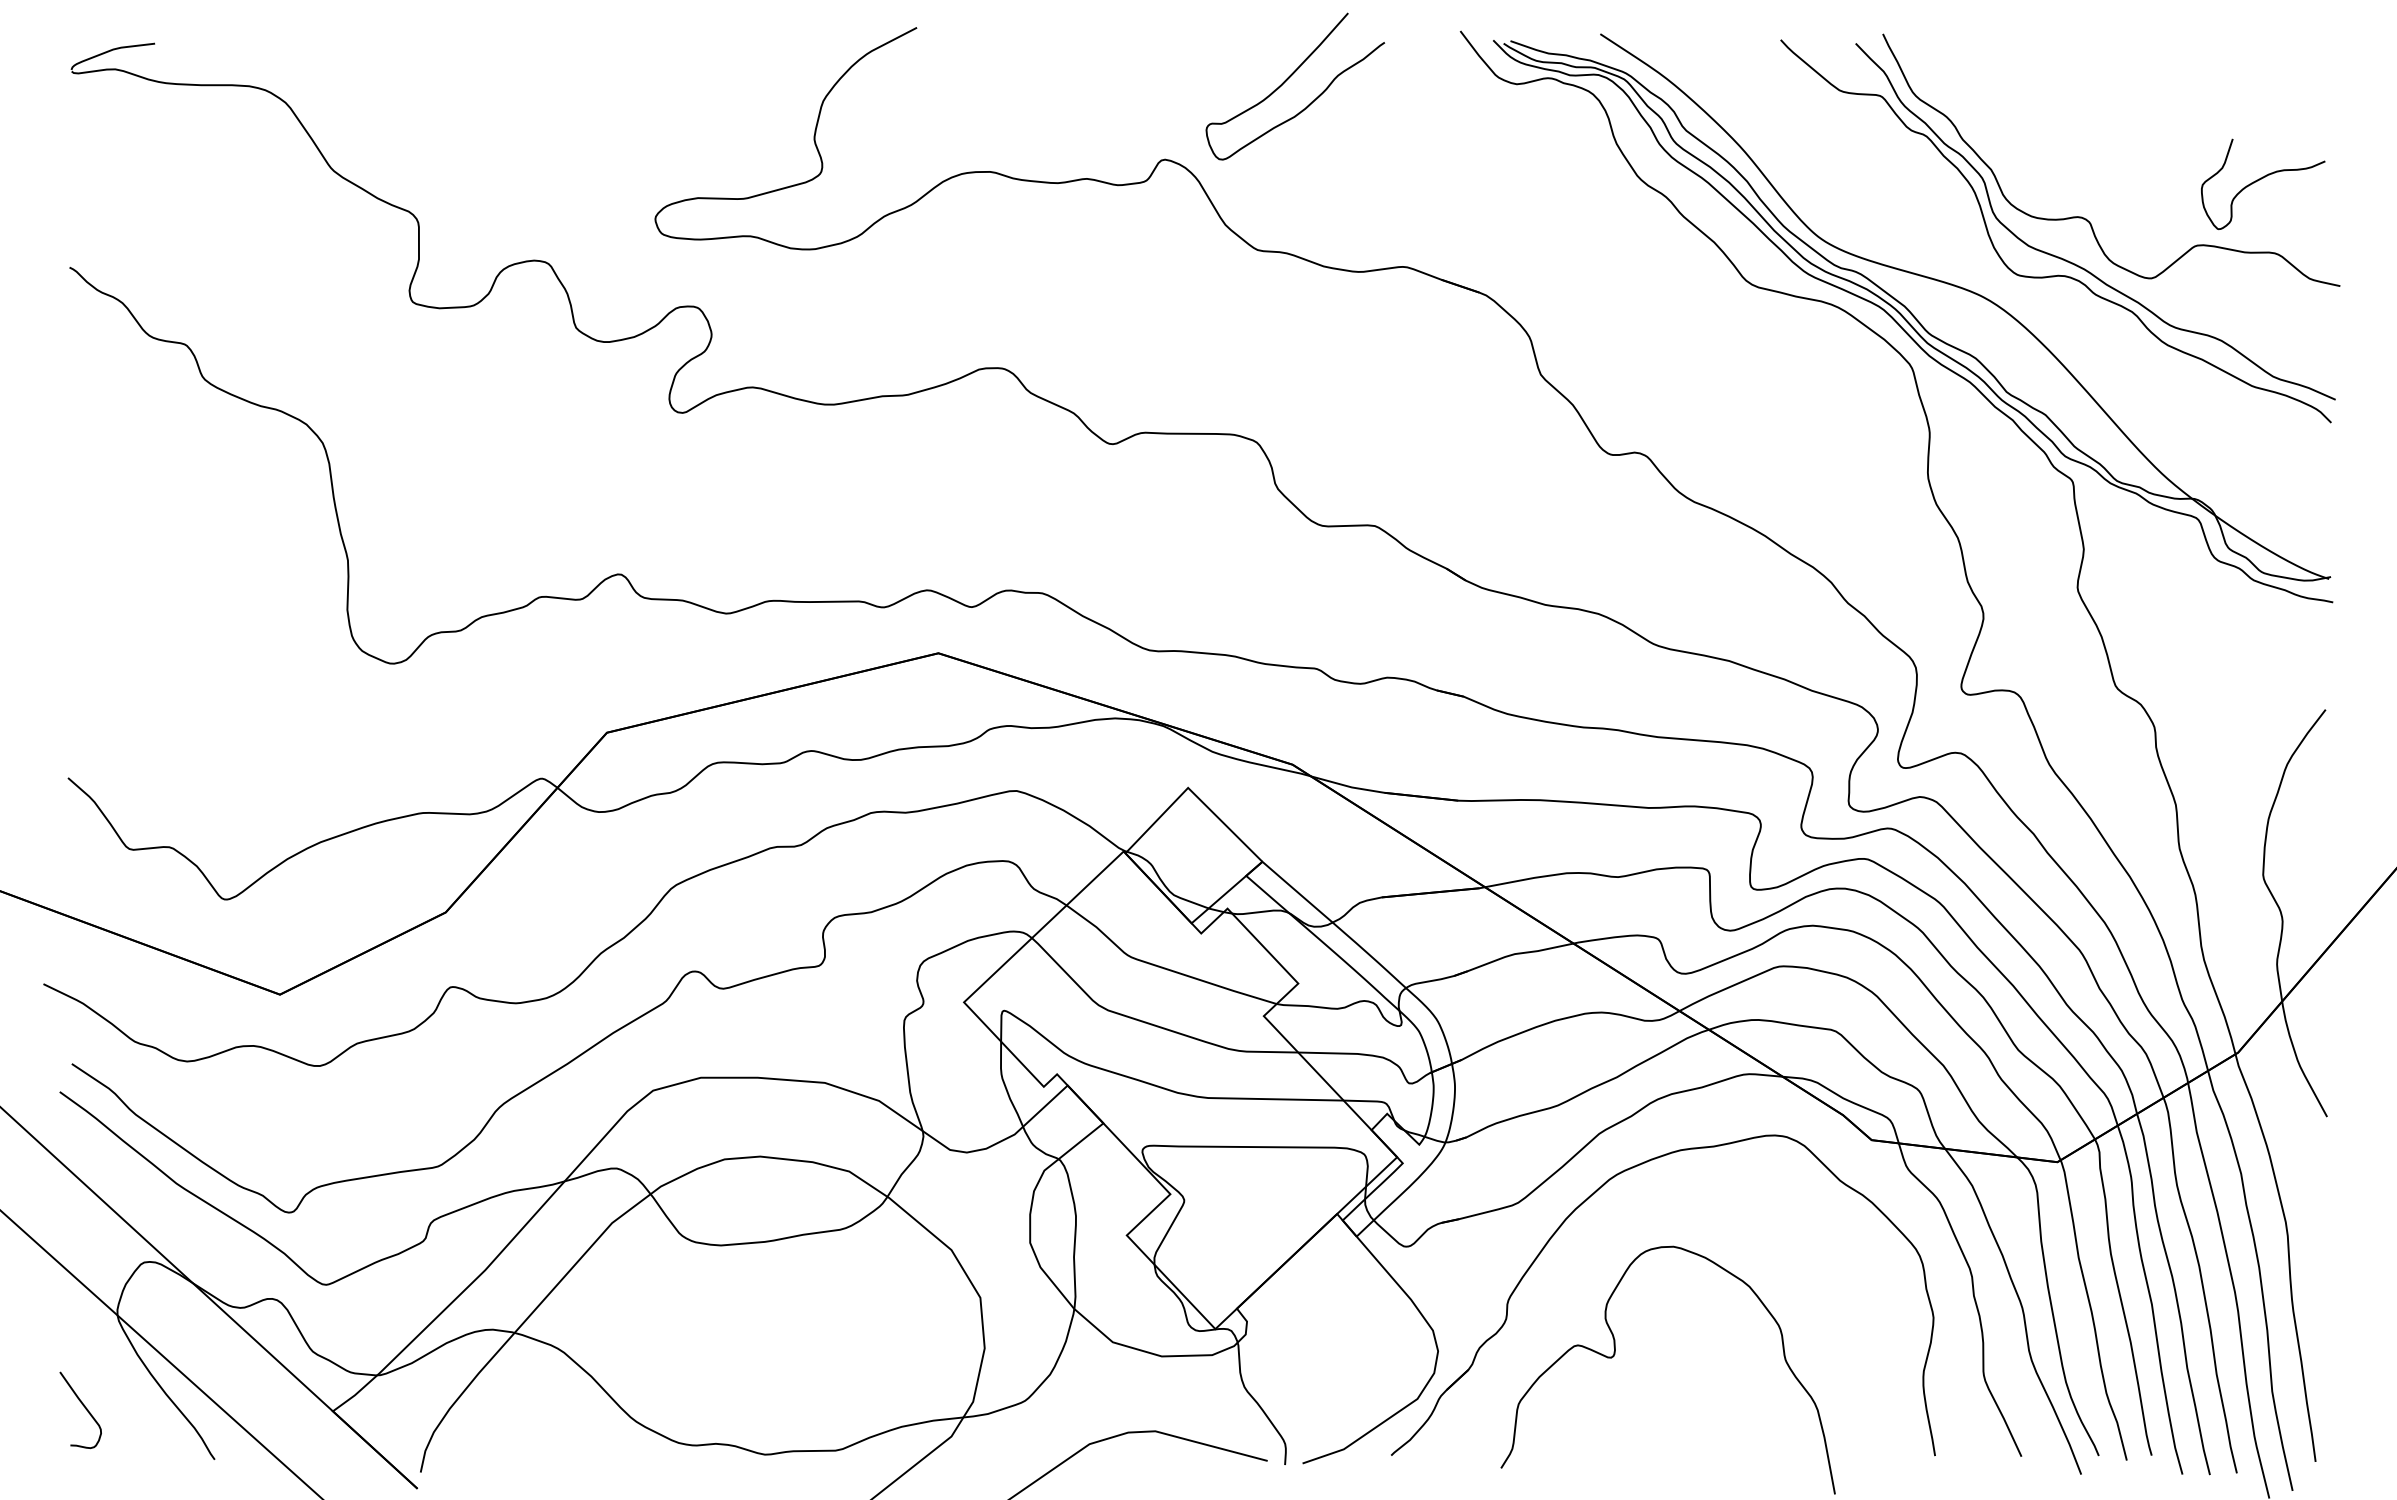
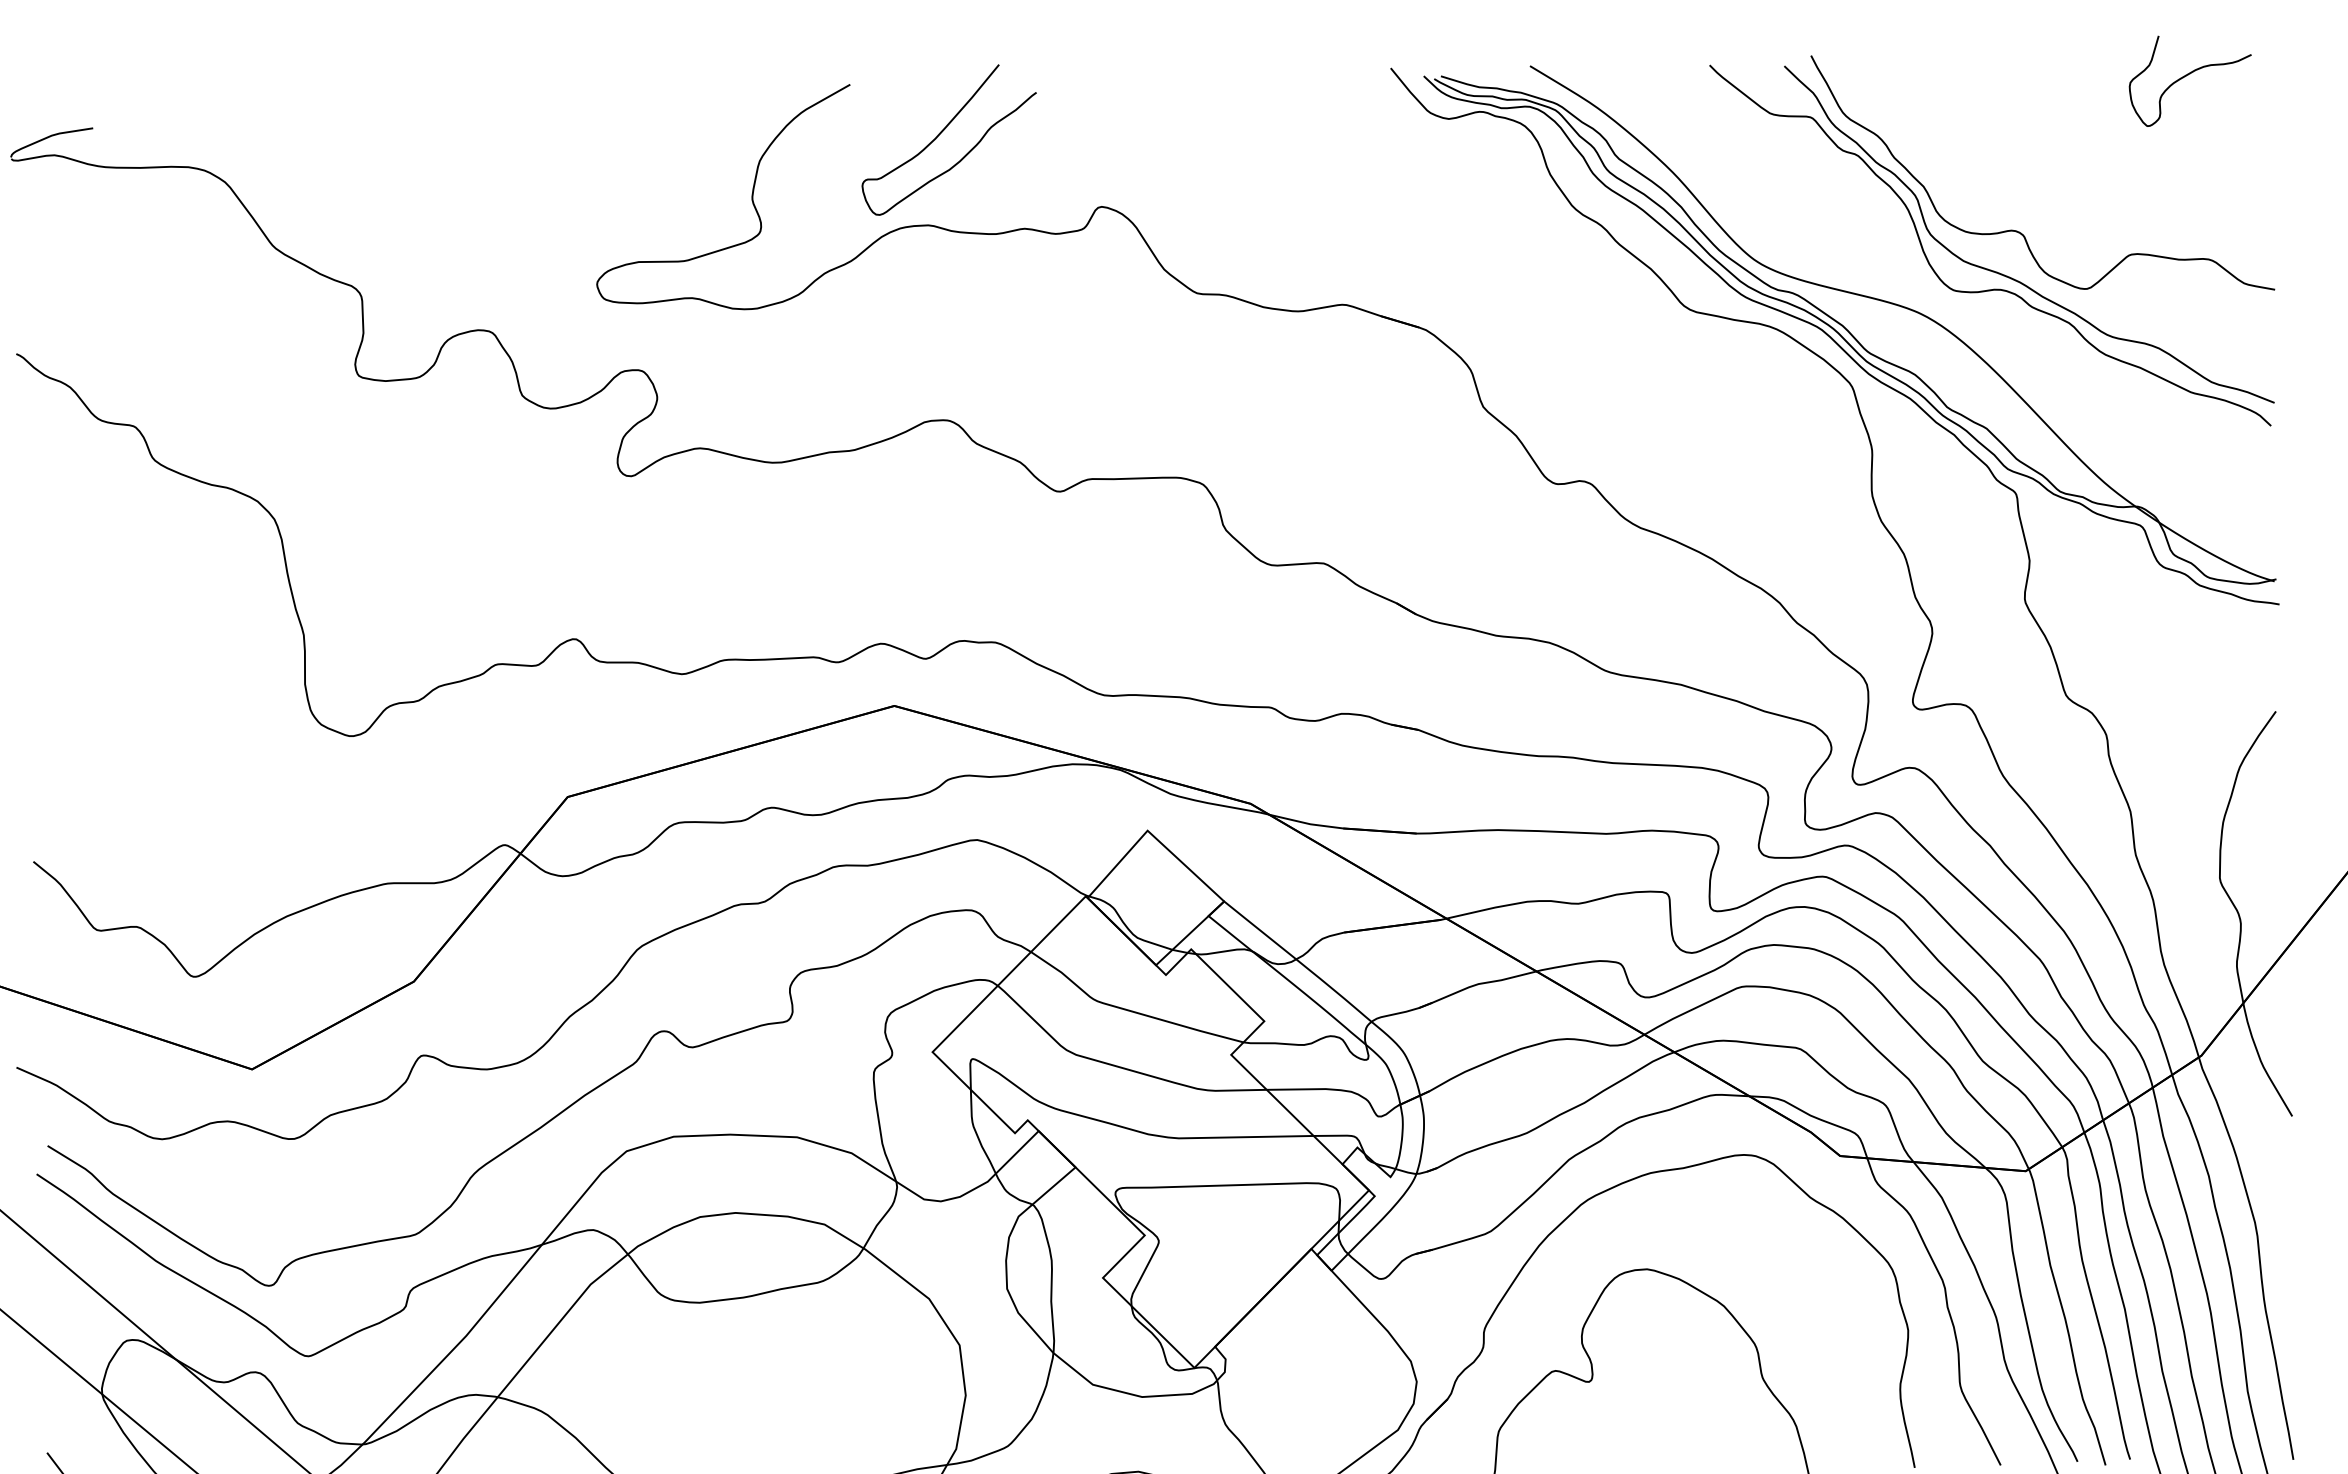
curve: (1288, 79) -> (942, 132), moved
curve: (2261, 179) -> (2188, 75), moved

